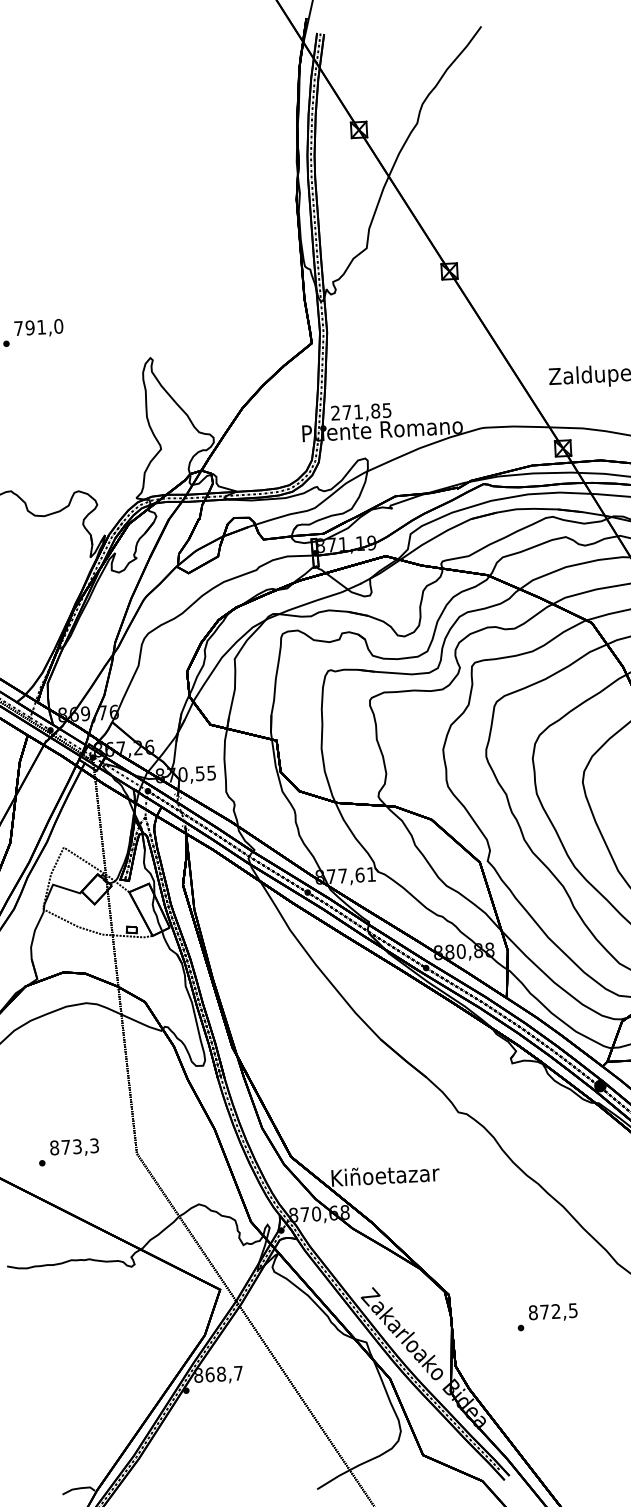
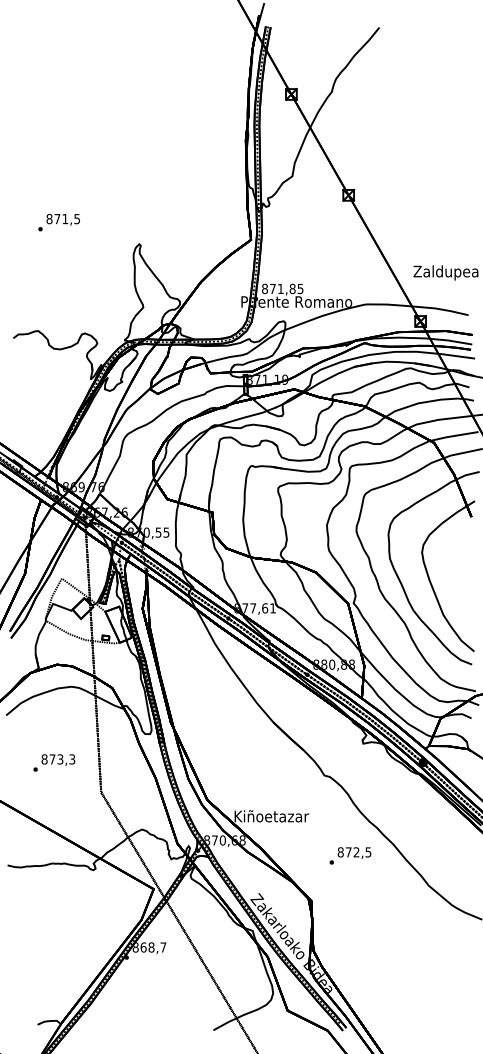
text: (38, 328) -> (63, 219), 791,0 -> 871,5
text: (334, 414) -> (264, 289), 271,85 -> 871,85
text: (69, 1151) -> (54, 762), moved
text: (547, 1316) -> (350, 855), moved

